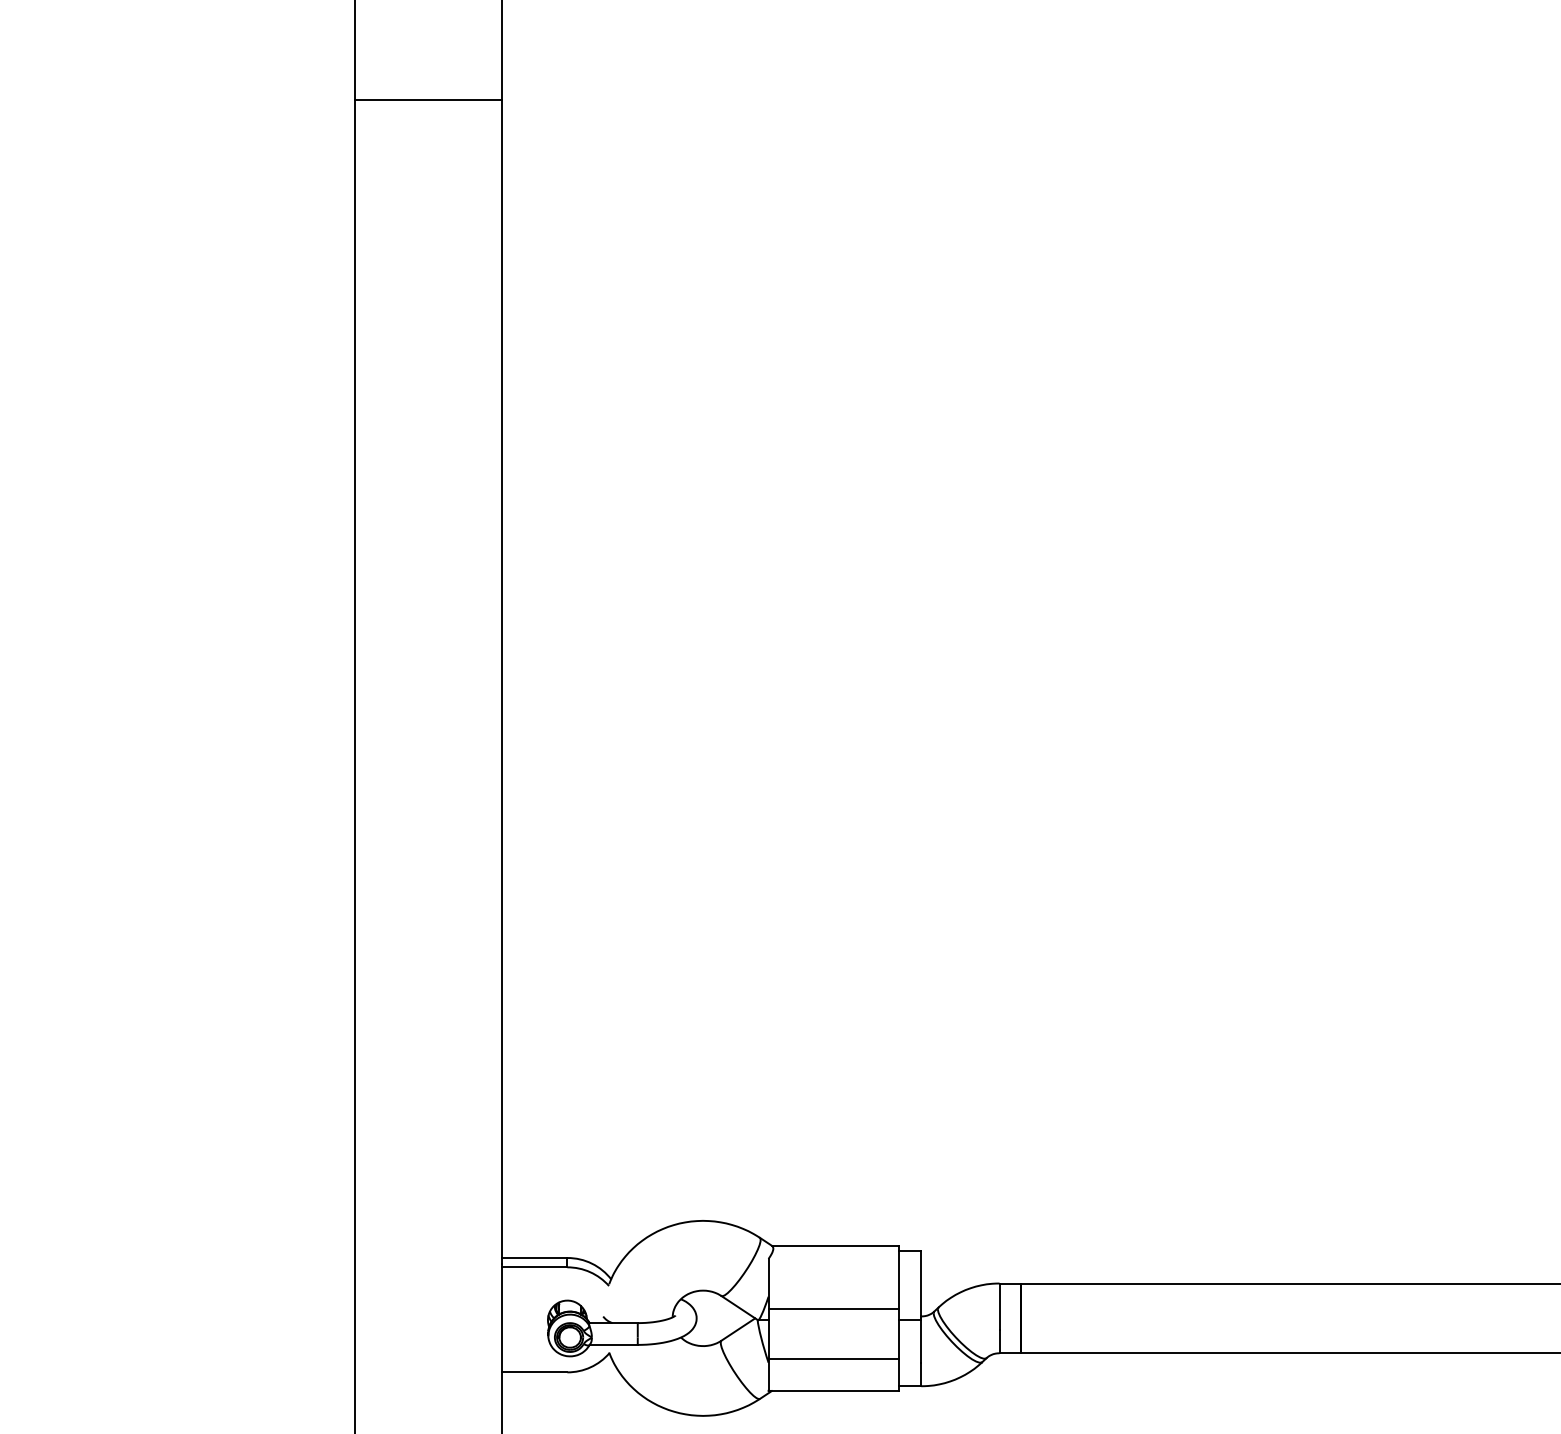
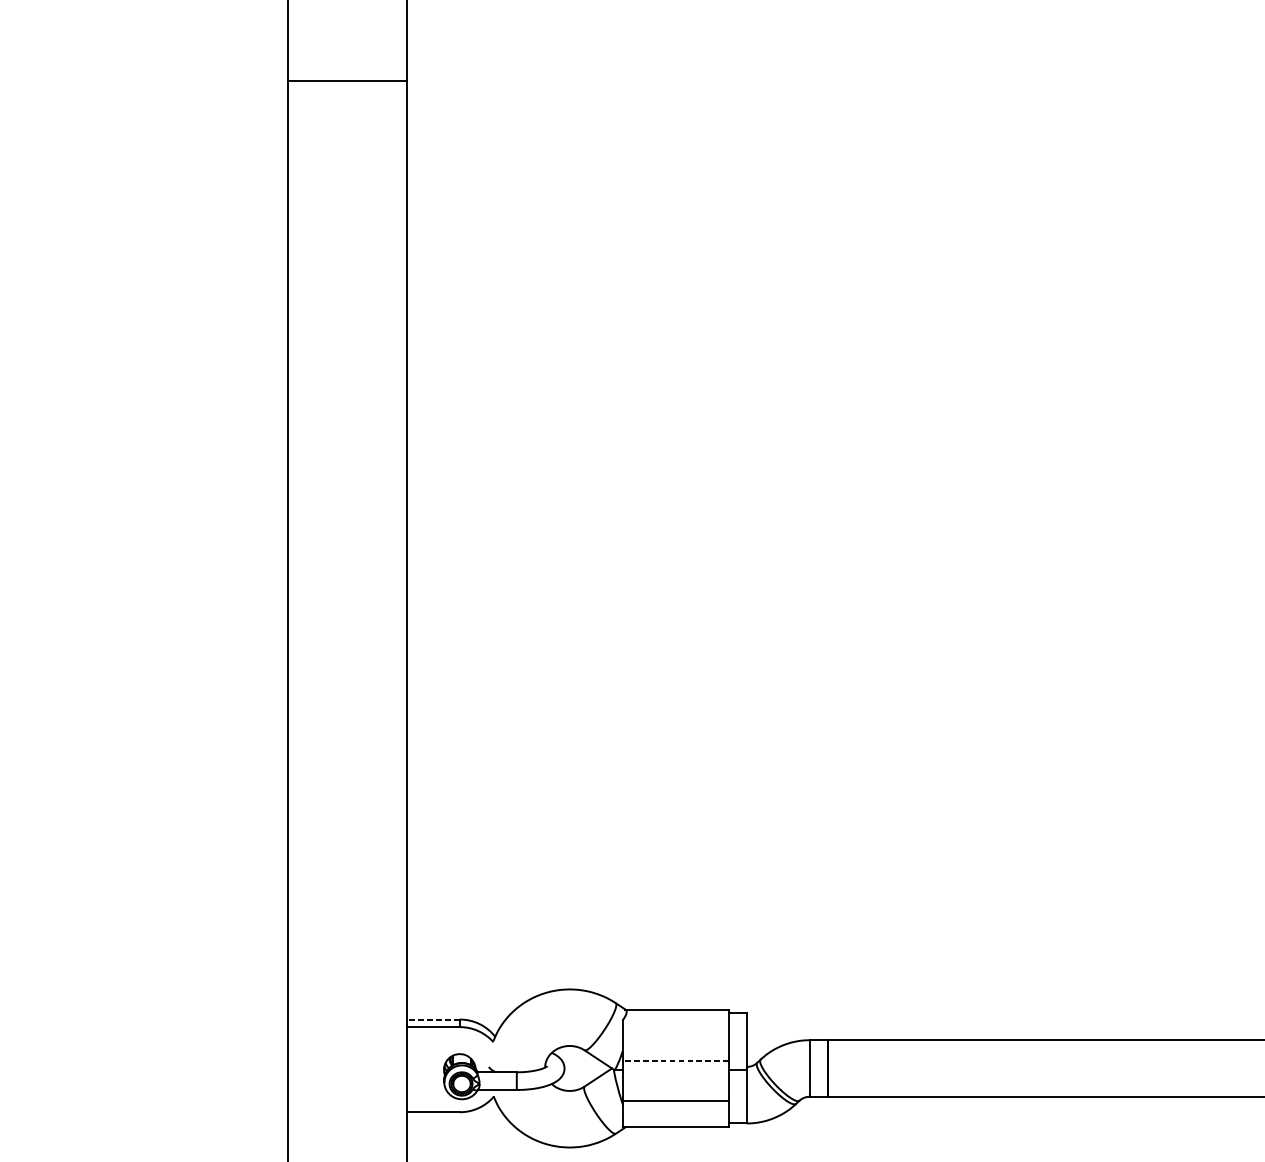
line: (534, 1258) -> (433, 1019), solid -> dashed
line: (833, 1309) -> (675, 1061), solid -> dashed

